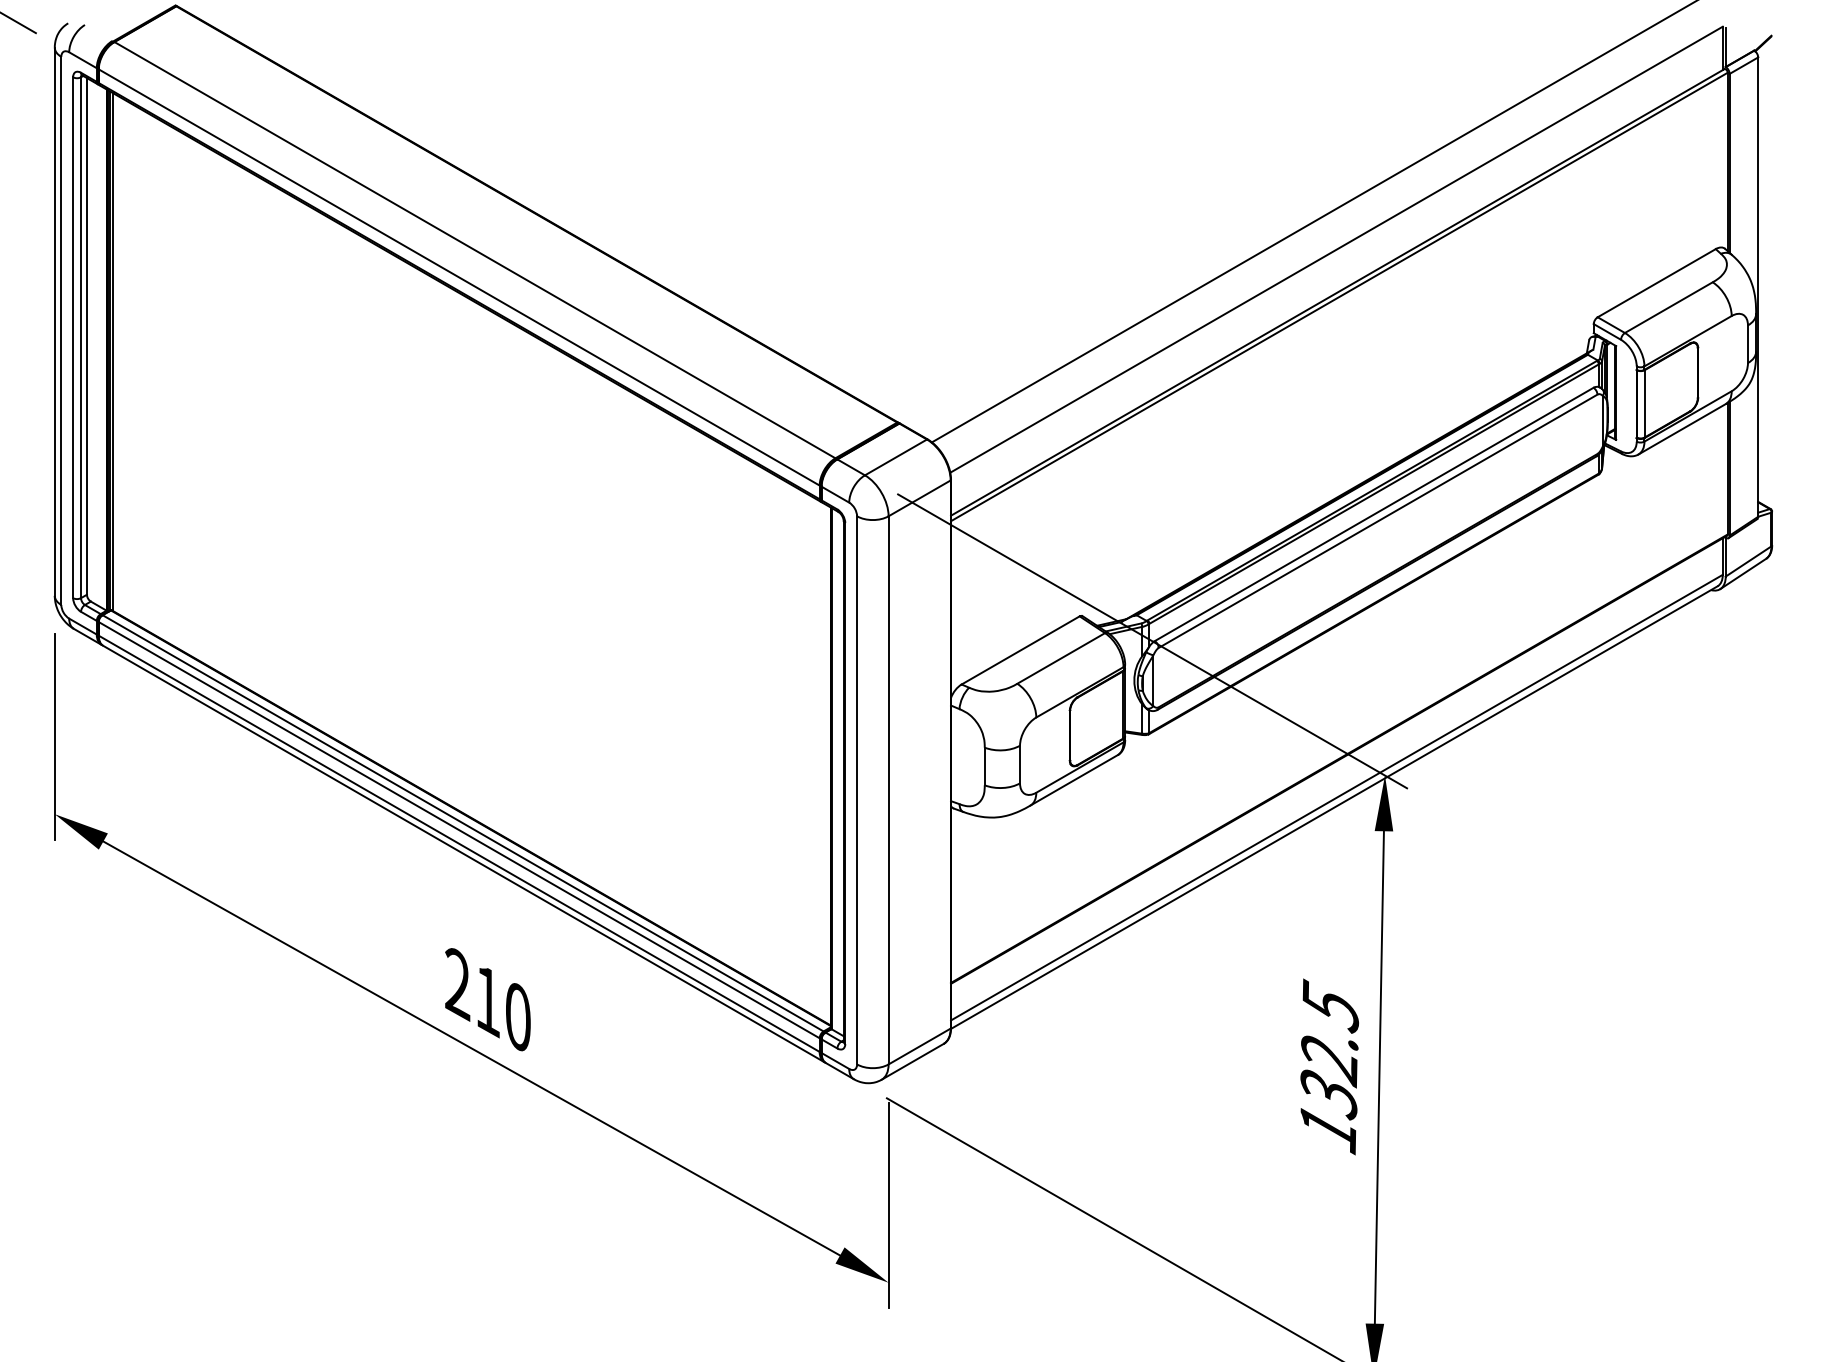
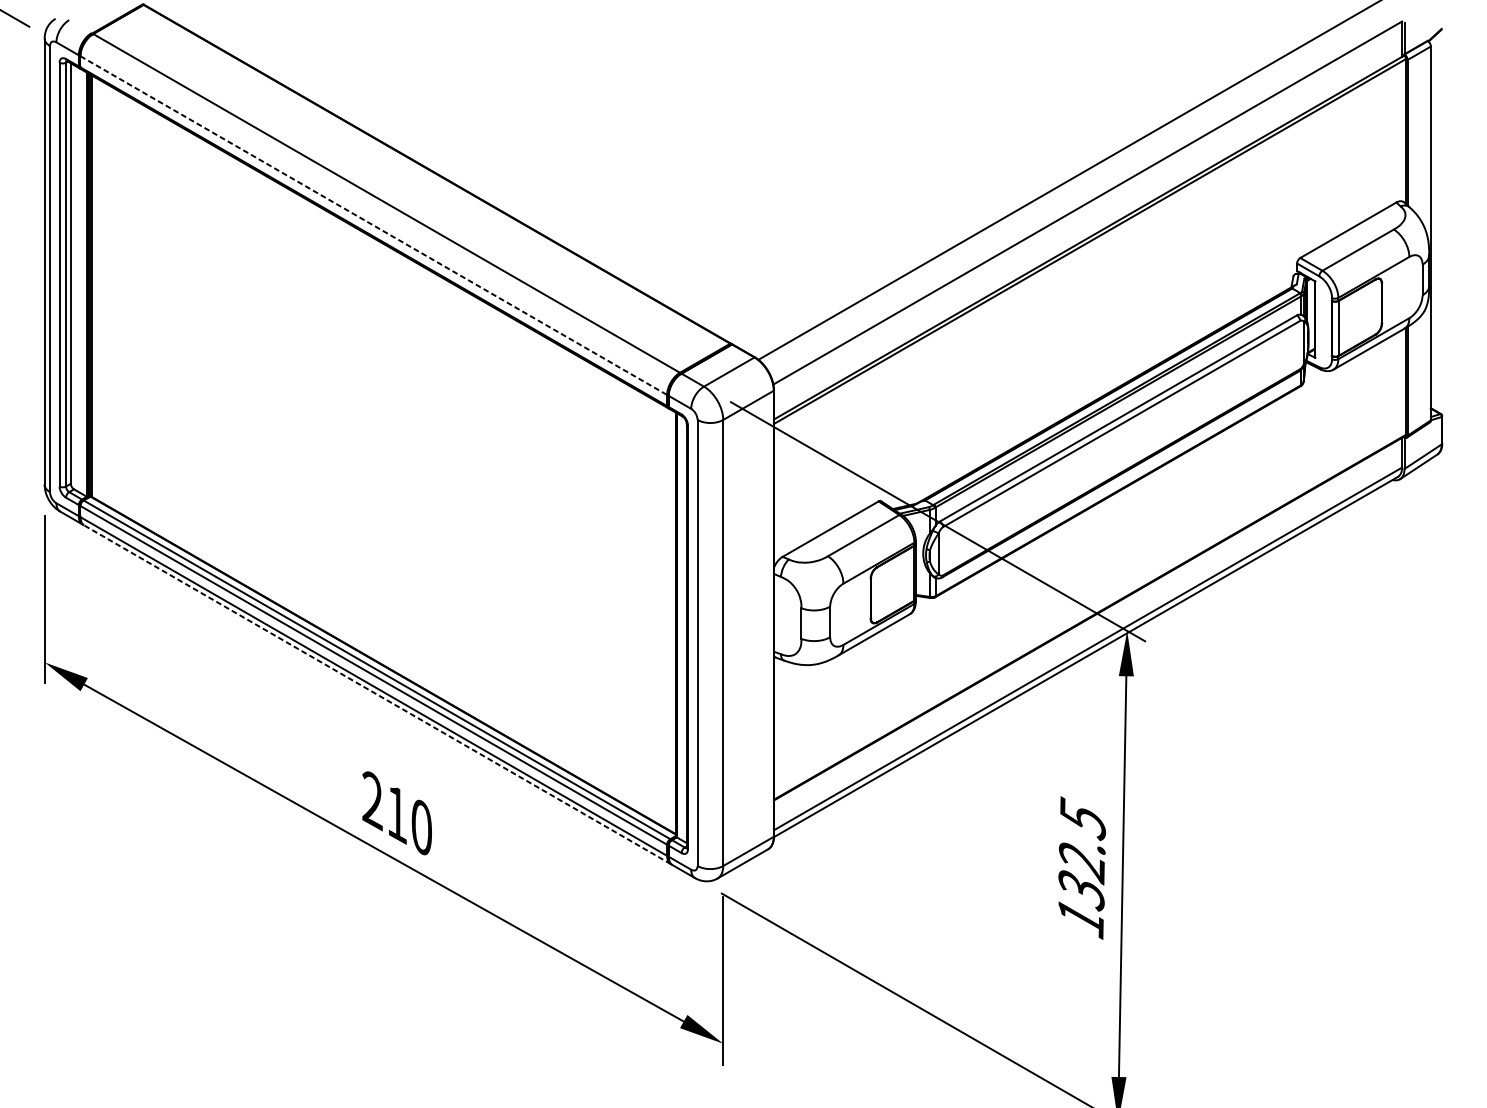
line: (459, 277) -> (374, 225), solid -> dashed
line: (463, 853) -> (377, 694), solid -> dashed

